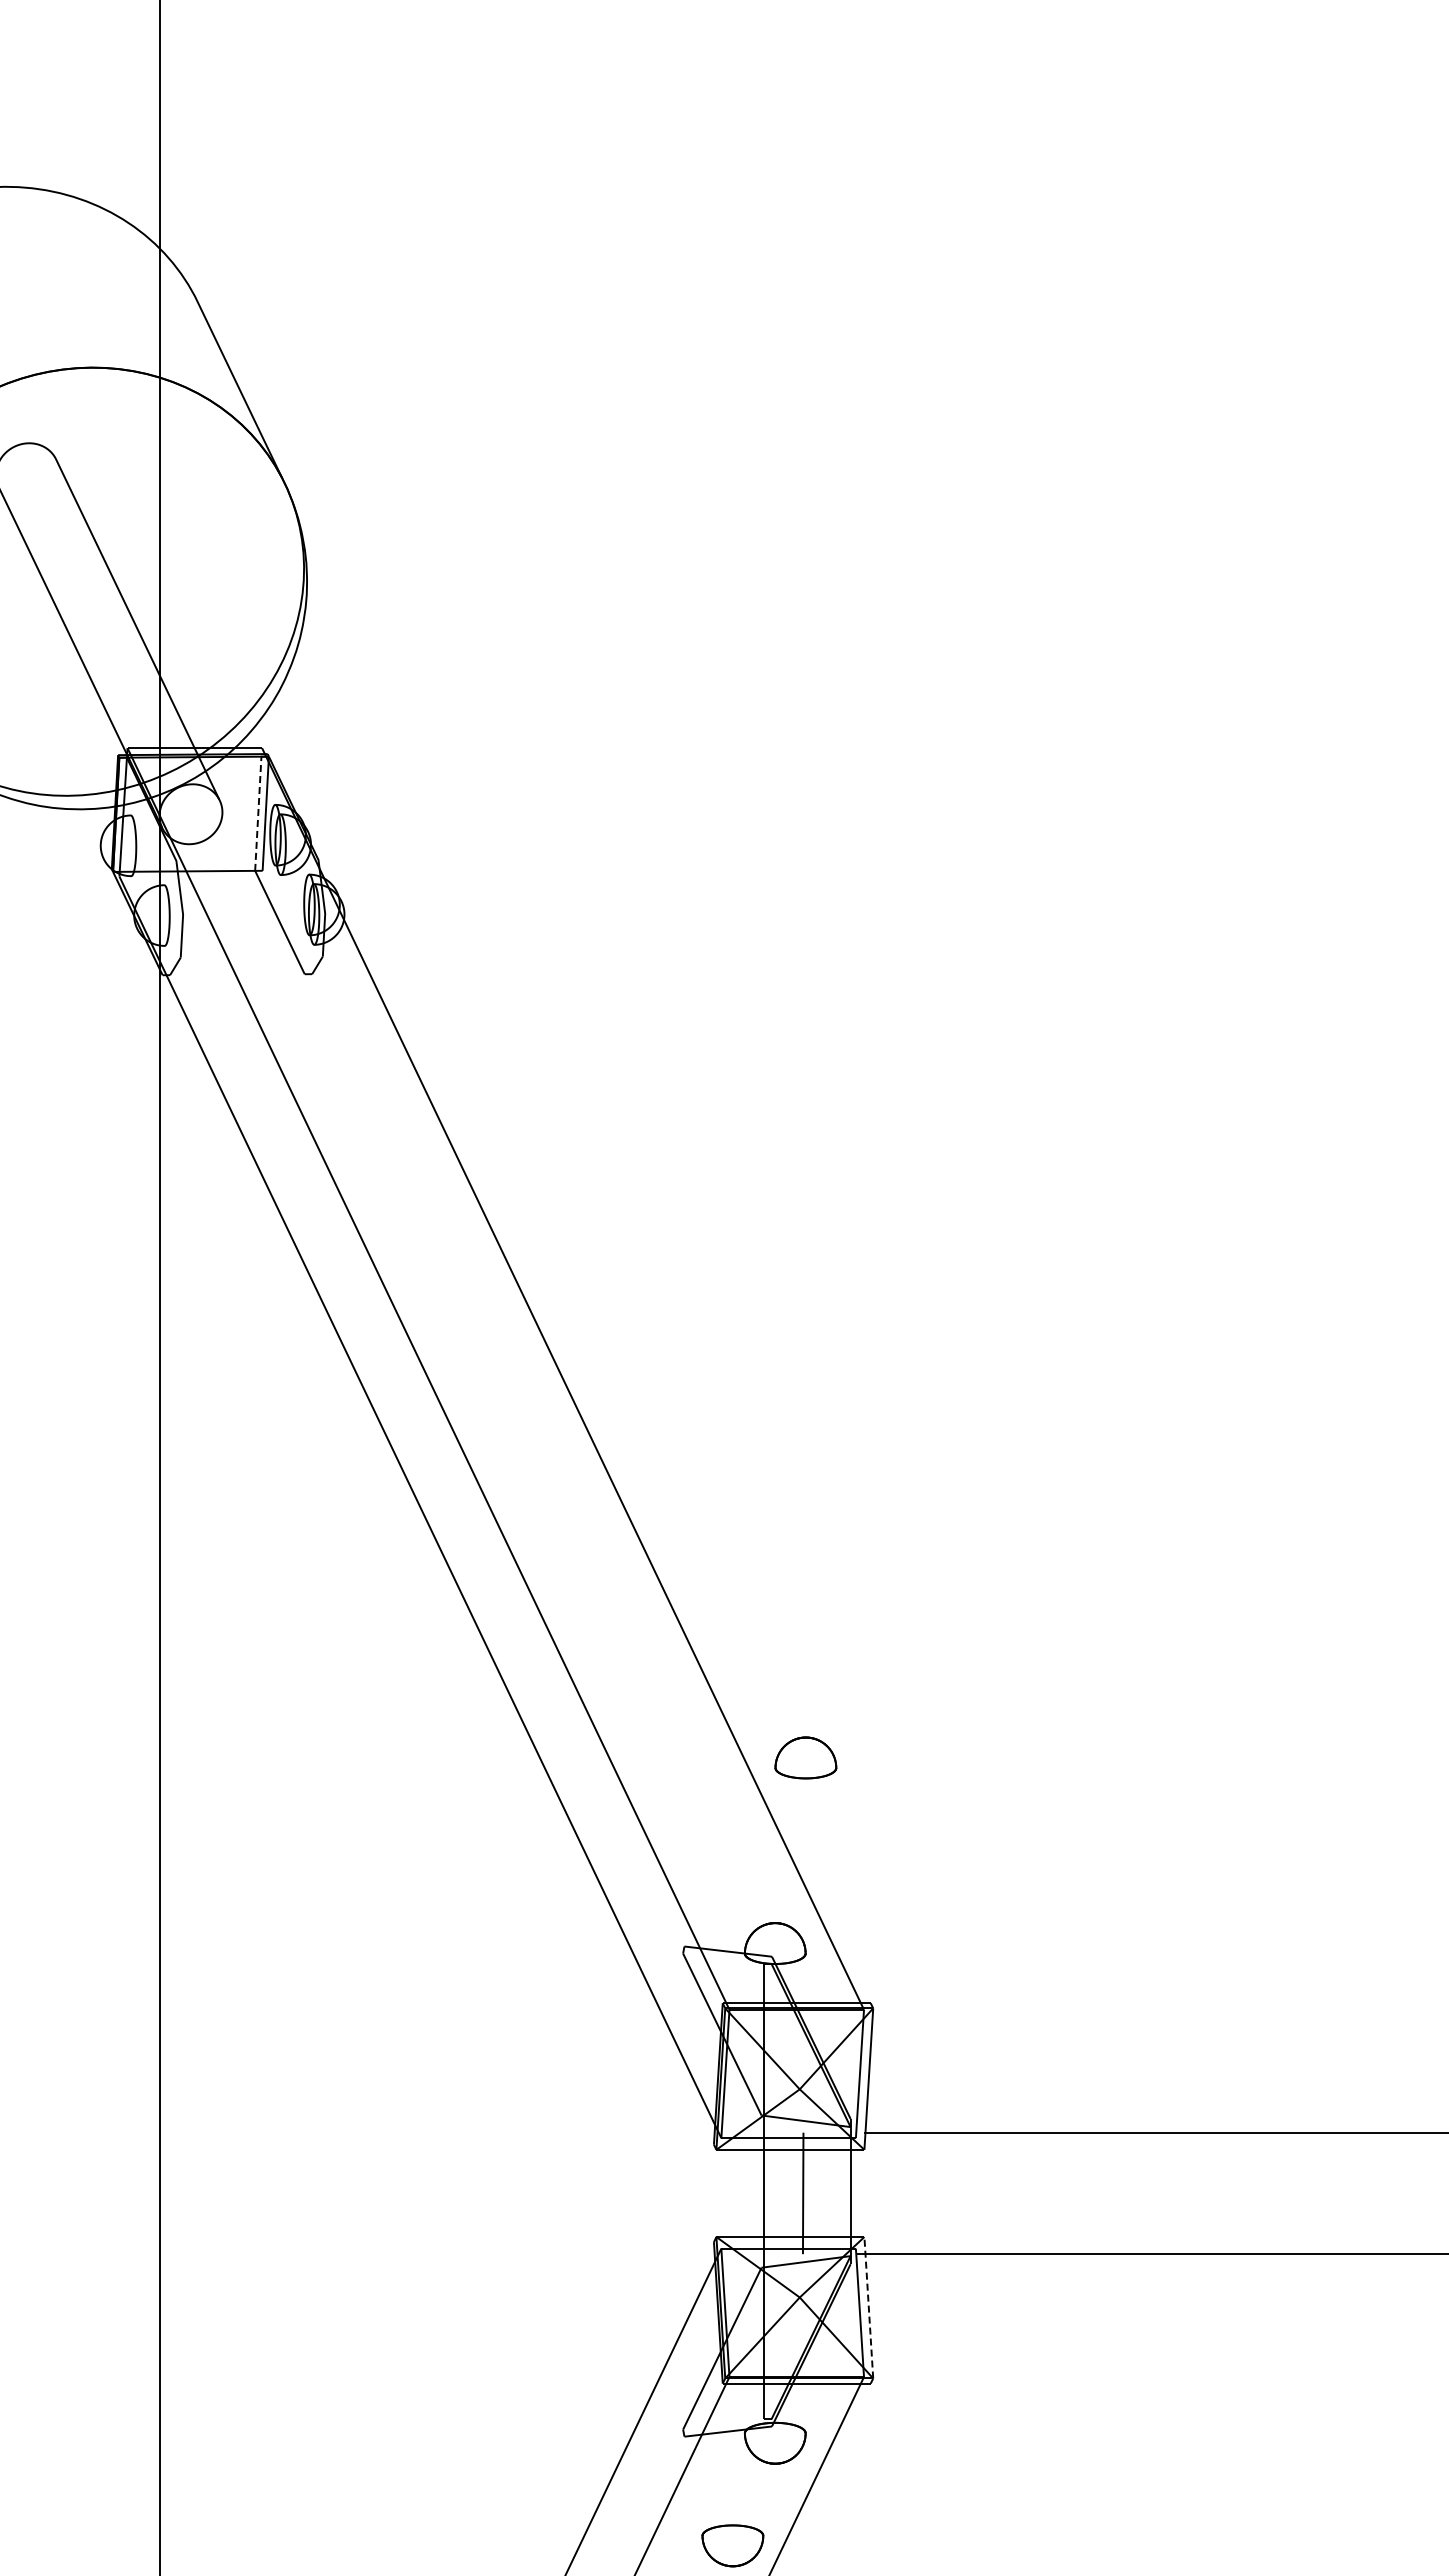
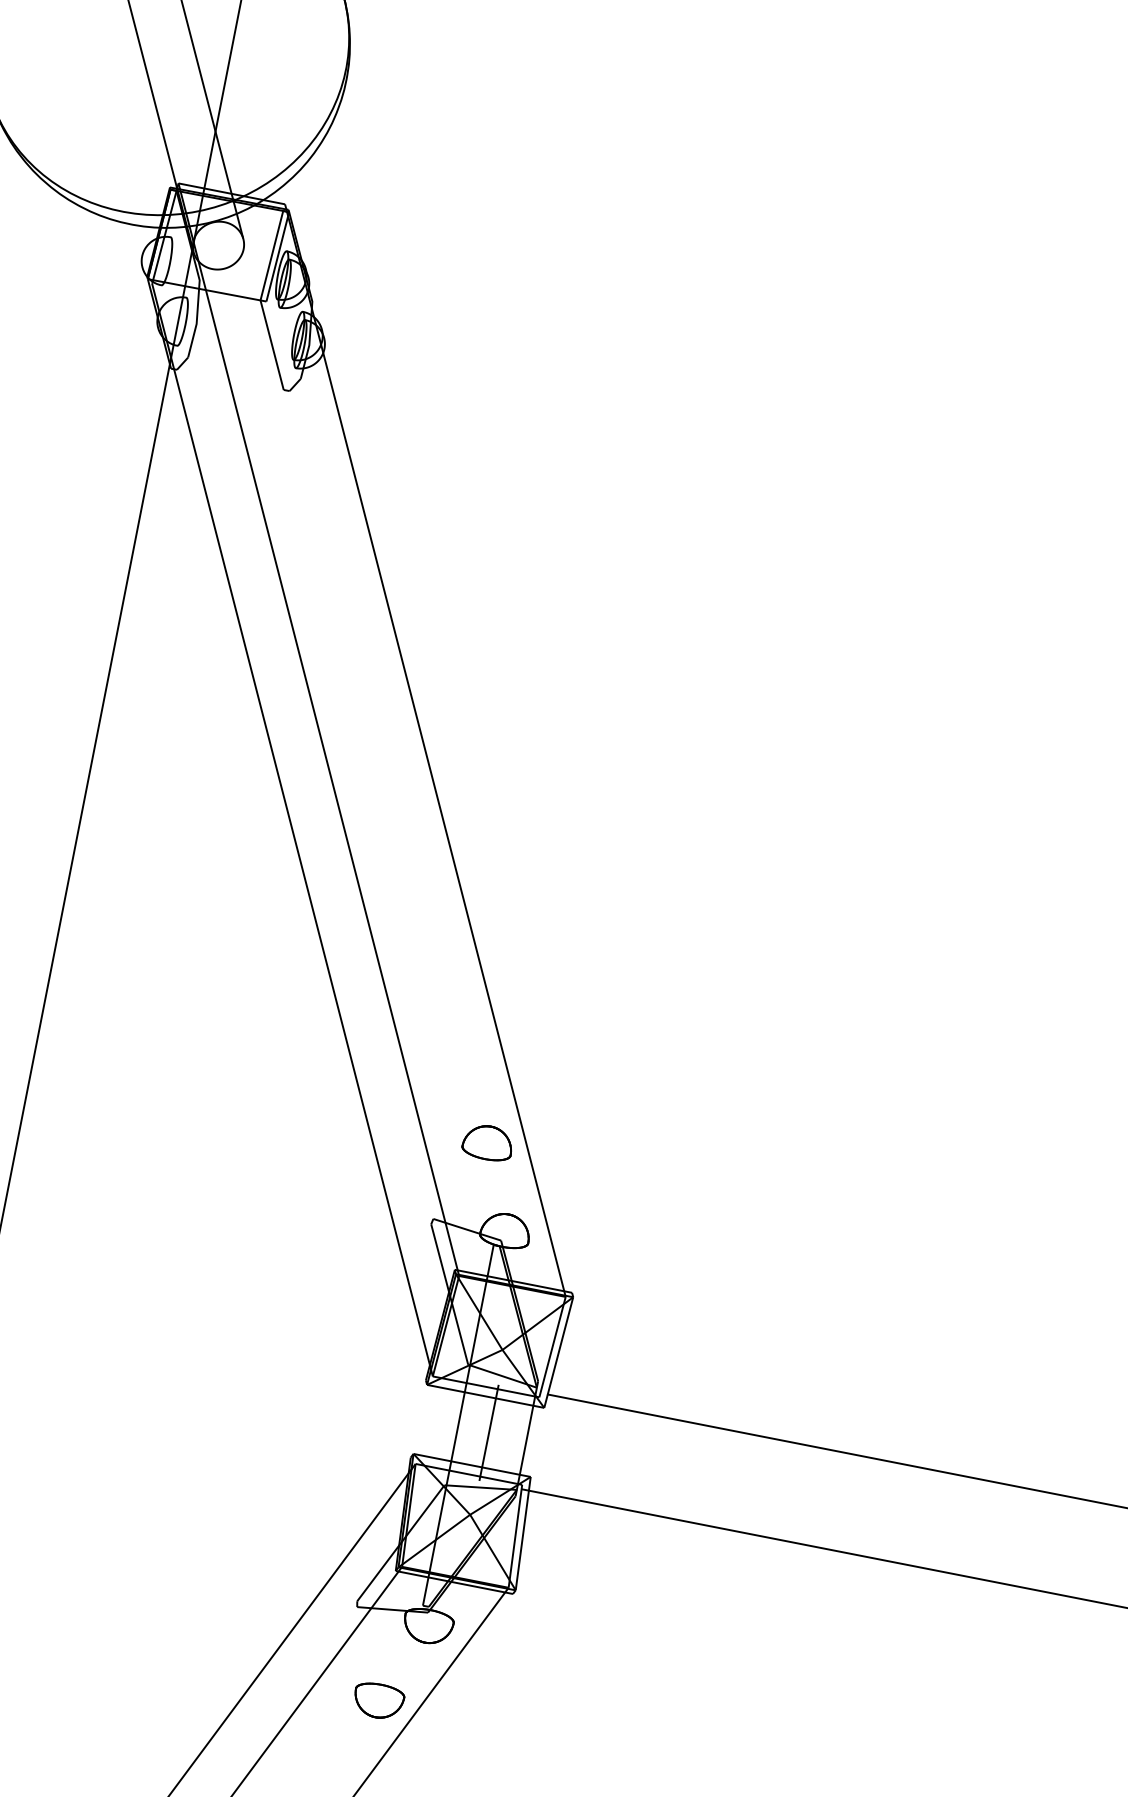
line: (258, 813) -> (272, 255), dashed -> solid
part: (805, 1757) -> (487, 1142), moved
line: (868, 2307) -> (523, 1533), dashed -> solid

